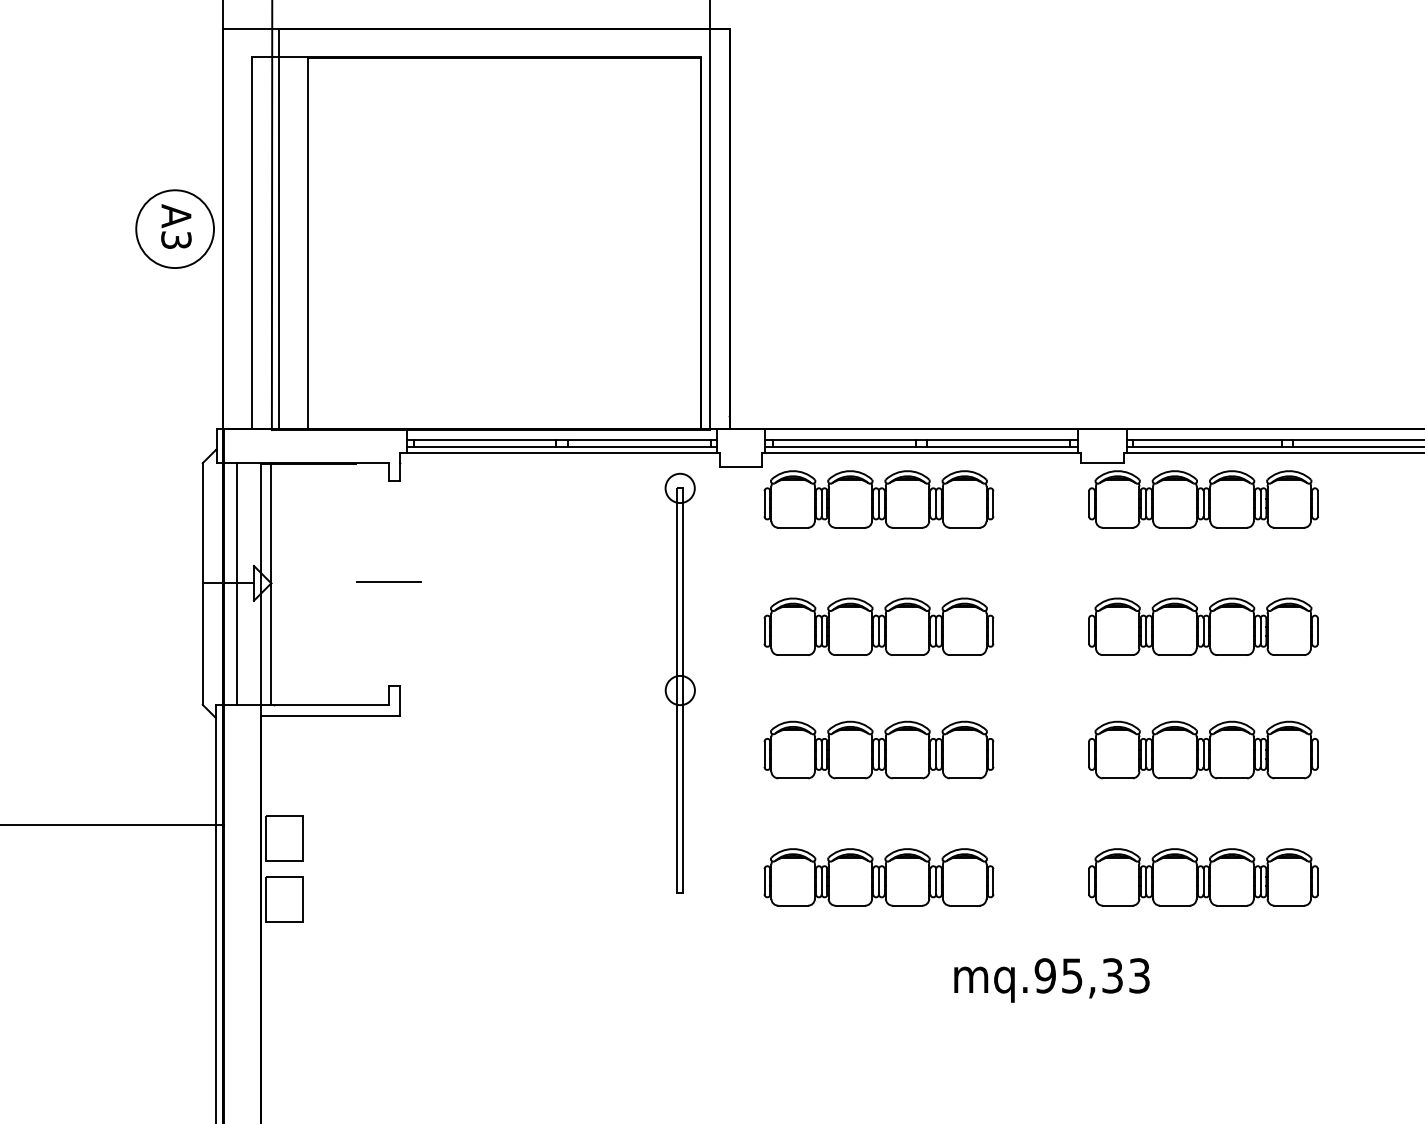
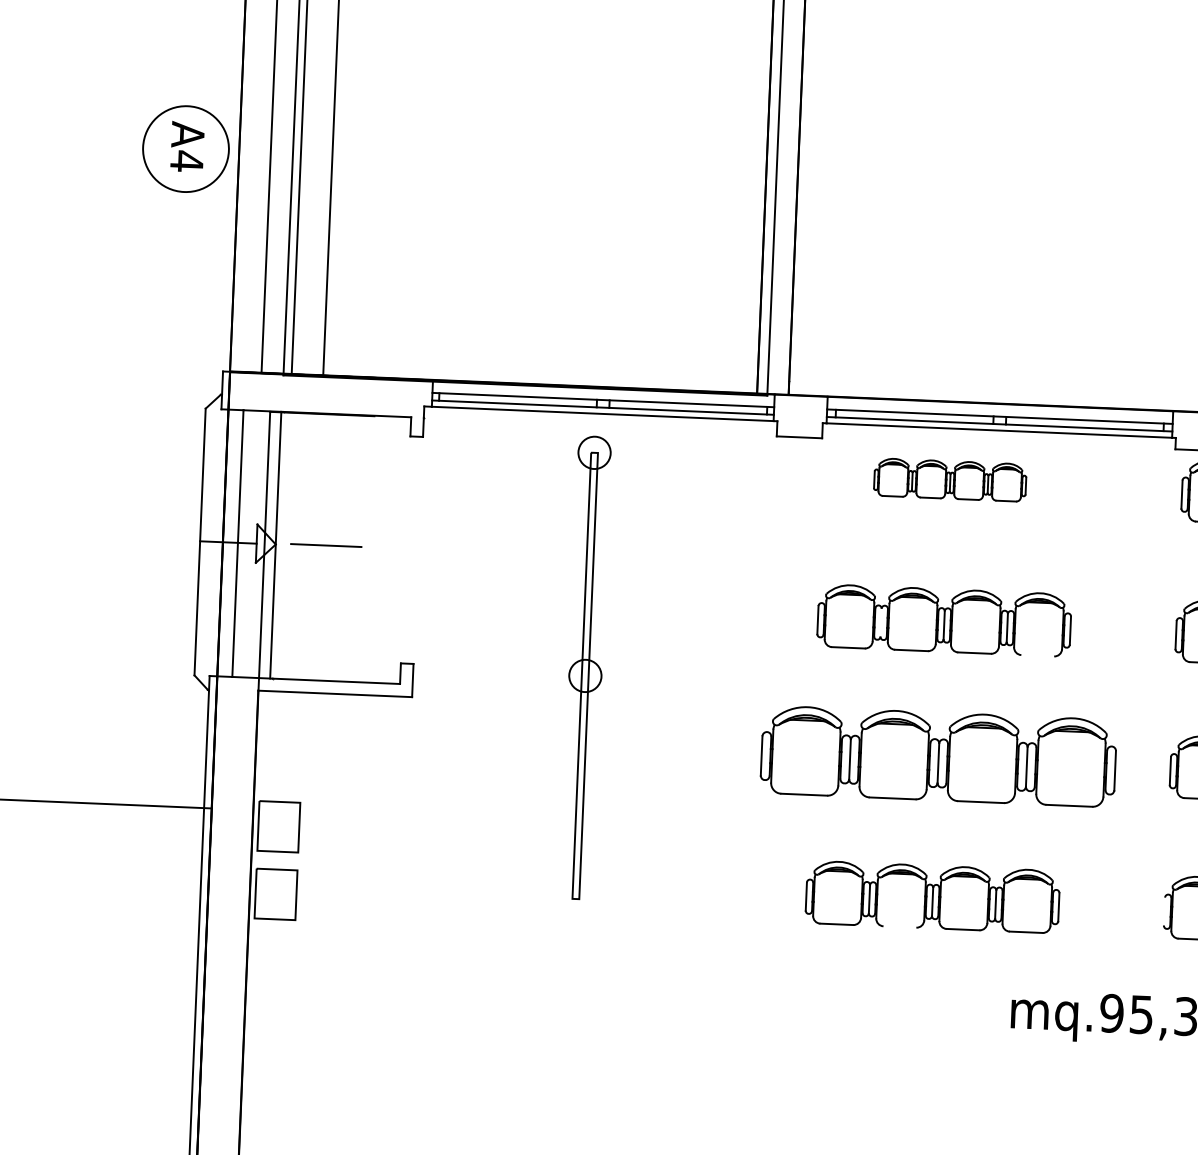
text: (176, 239) -> (187, 160), A3 -> A4
part: (878, 499) -> (949, 480), size x0.6
line: (388, 581) -> (325, 544), moved
line: (821, 631) -> (880, 623), removed
line: (964, 655) -> (1037, 656), removed
part: (679, 682) -> (584, 667), moved
part: (878, 749) -> (938, 755), size x1.4
line: (1089, 881) -> (1164, 911), removed
line: (850, 905) -> (900, 926), removed

